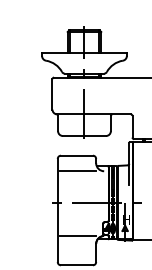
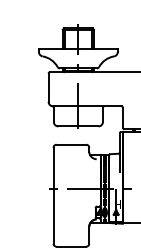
line: (78, 171) -> (72, 159), removed
line: (78, 236) -> (72, 219), removed

